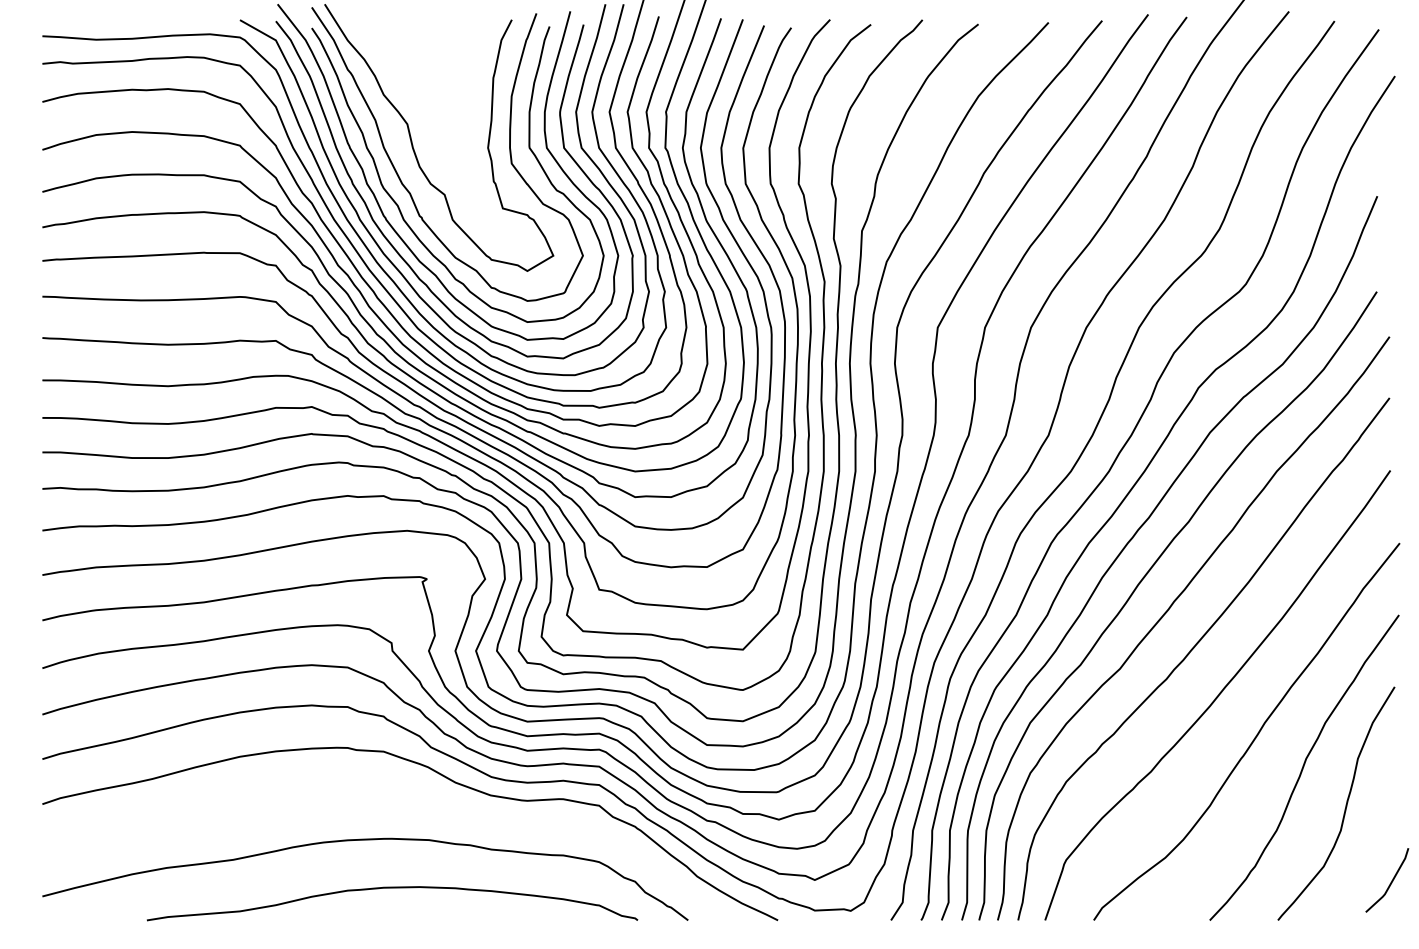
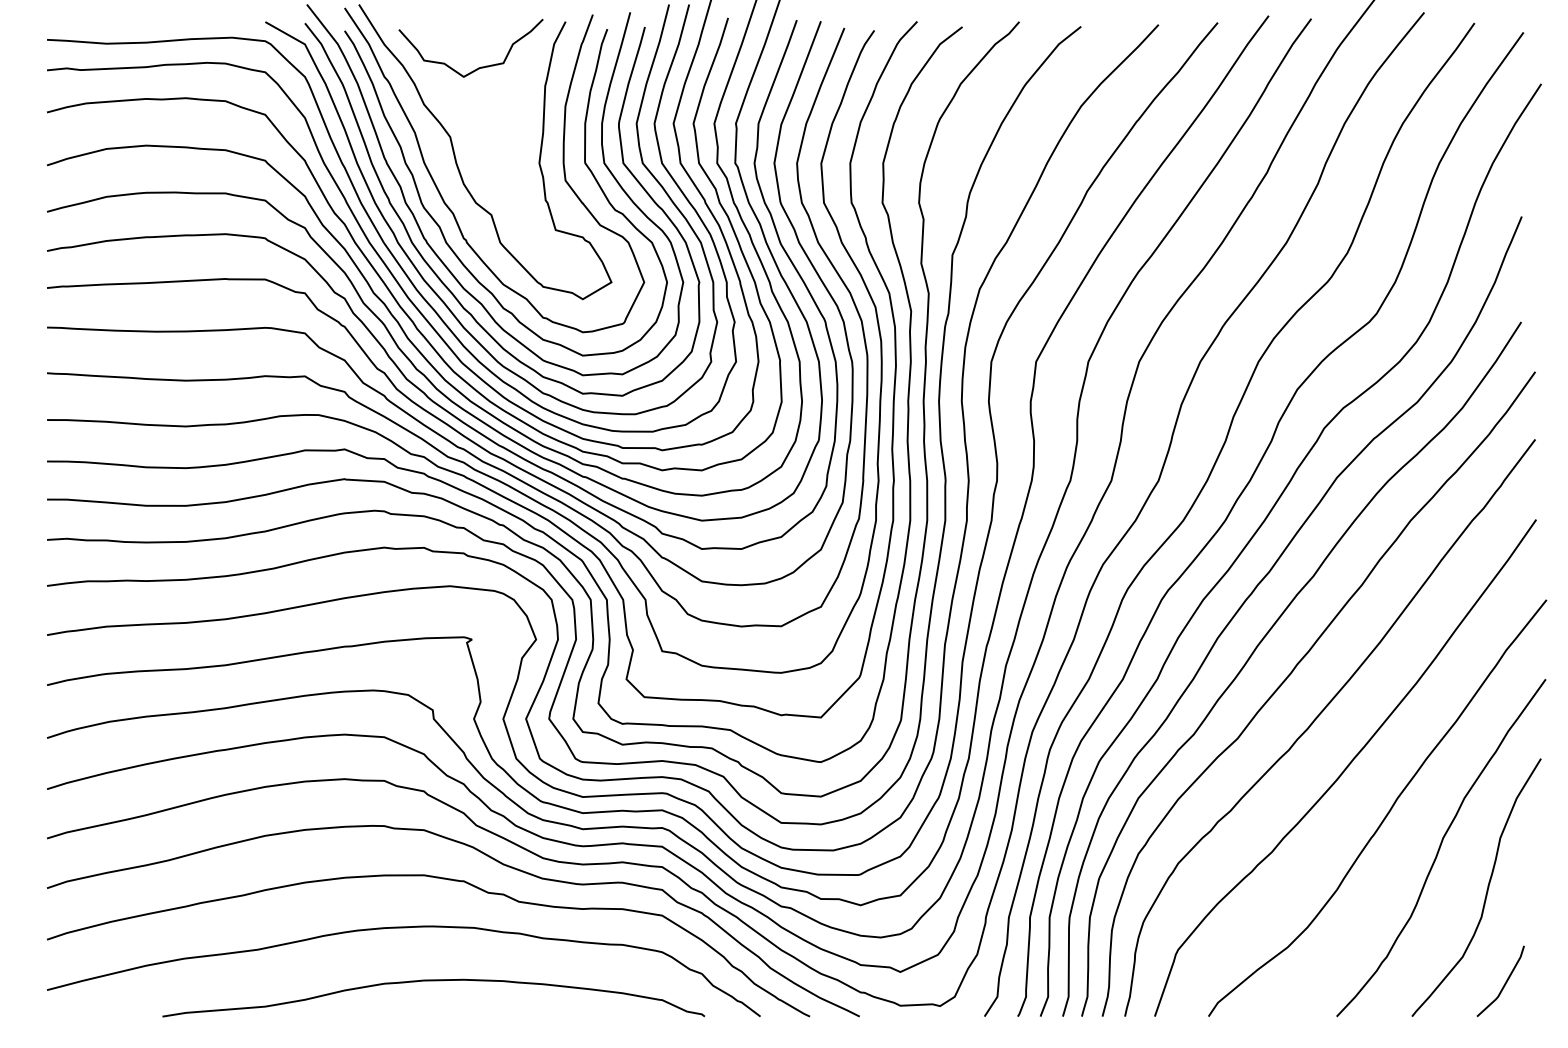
curve: (432, 61) -> (478, 67), added
curve: (400, 796) -> (442, 879), added
line: (1390, 882) -> (1504, 983), moved

